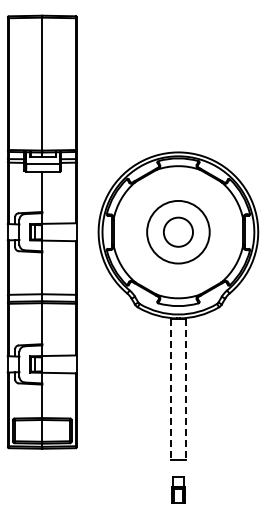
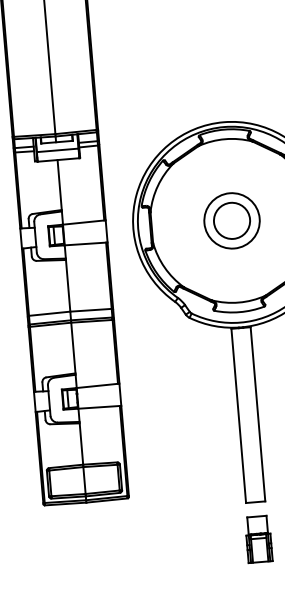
circle: (178, 231) -> (232, 219), size x0.71
line: (170, 389) -> (238, 416), dashed -> solid
line: (186, 389) -> (258, 414), dashed -> solid
part: (178, 489) -> (258, 538), size x1.43

